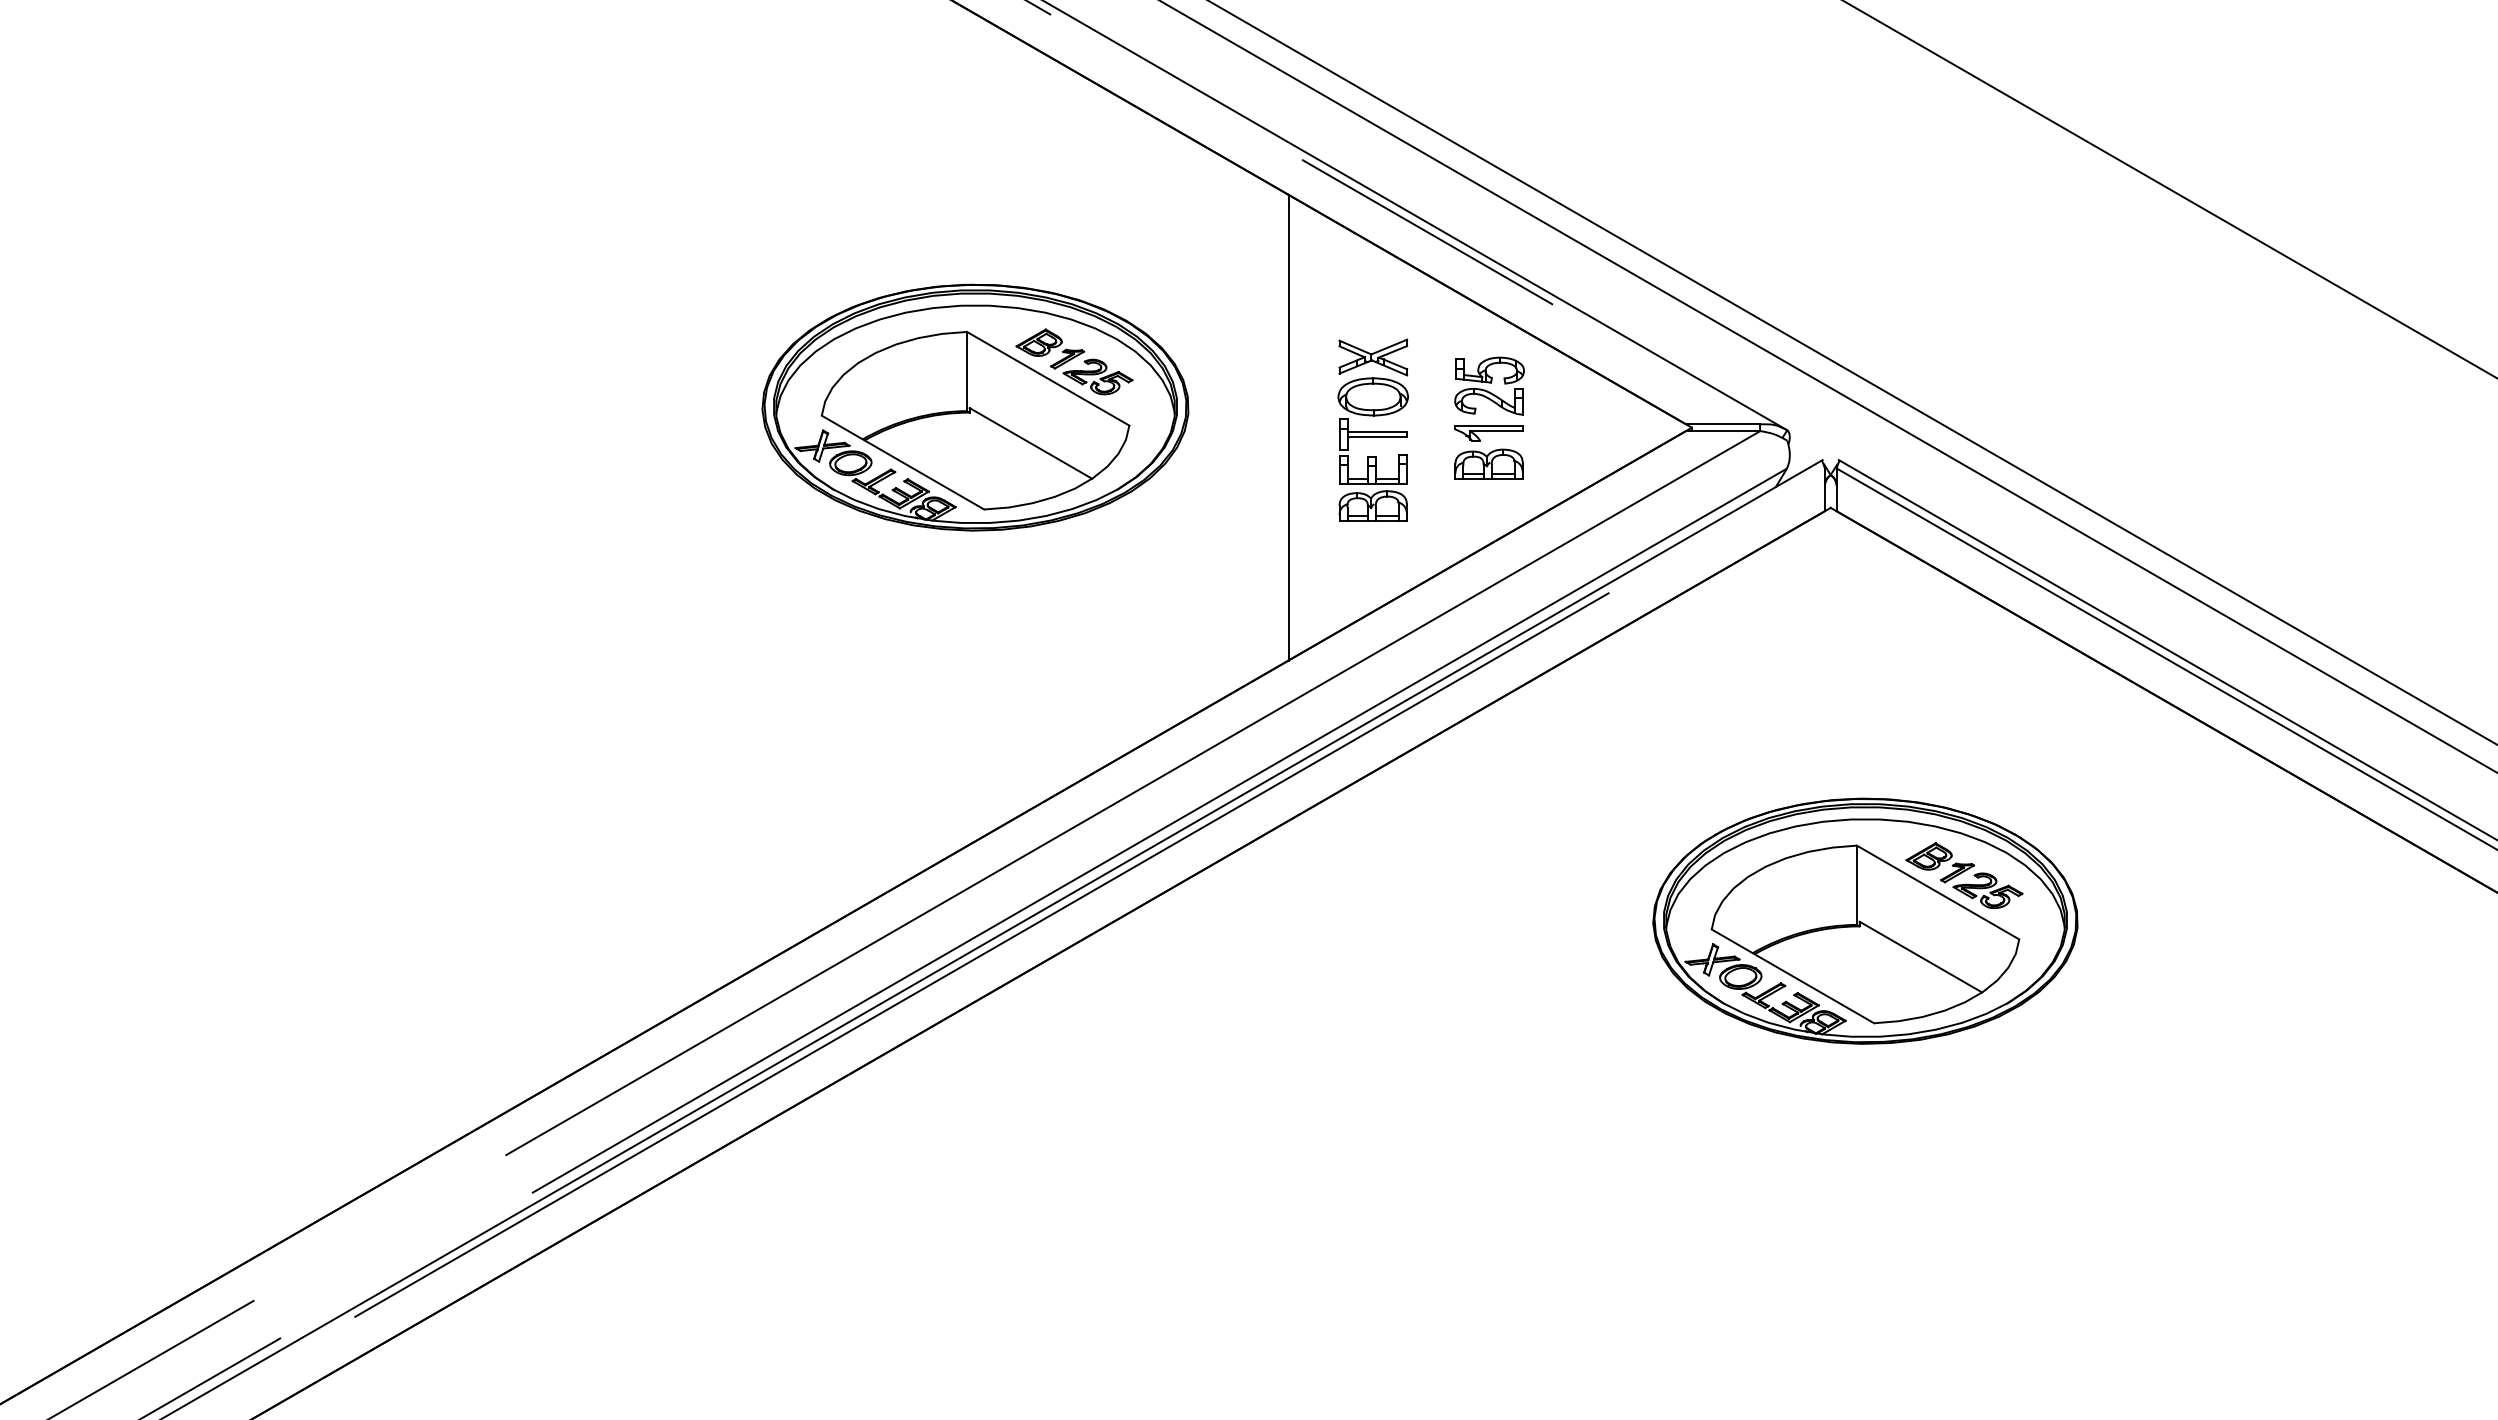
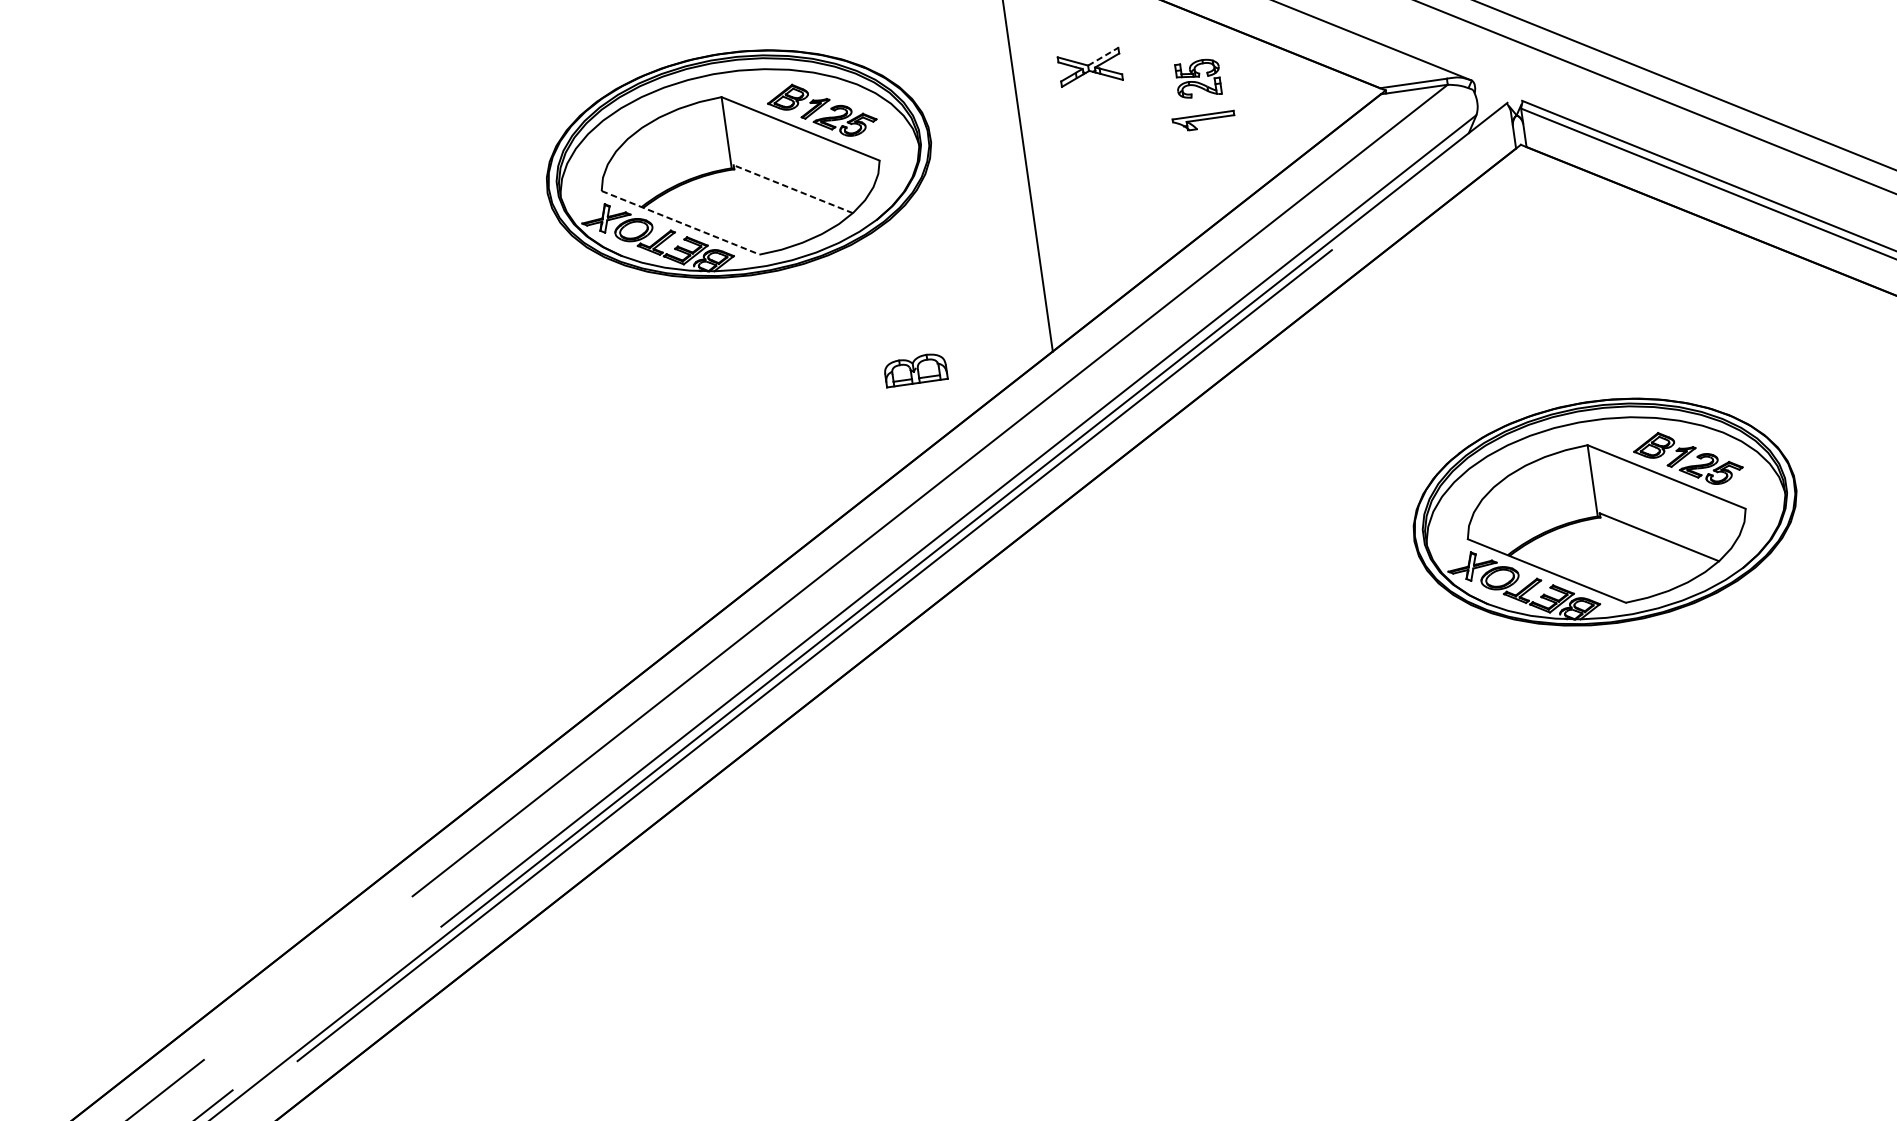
line: (1389, 346) -> (1103, 56), solid -> dashed
part: (1489, 385) -> (1198, 78), size x0.7
line: (1030, 443) -> (792, 189), solid -> dashed
part: (1372, 456) -> (1102, 157), removed
line: (902, 462) -> (680, 222), solid -> dashed
part: (1488, 463) -> (914, 369), moved

